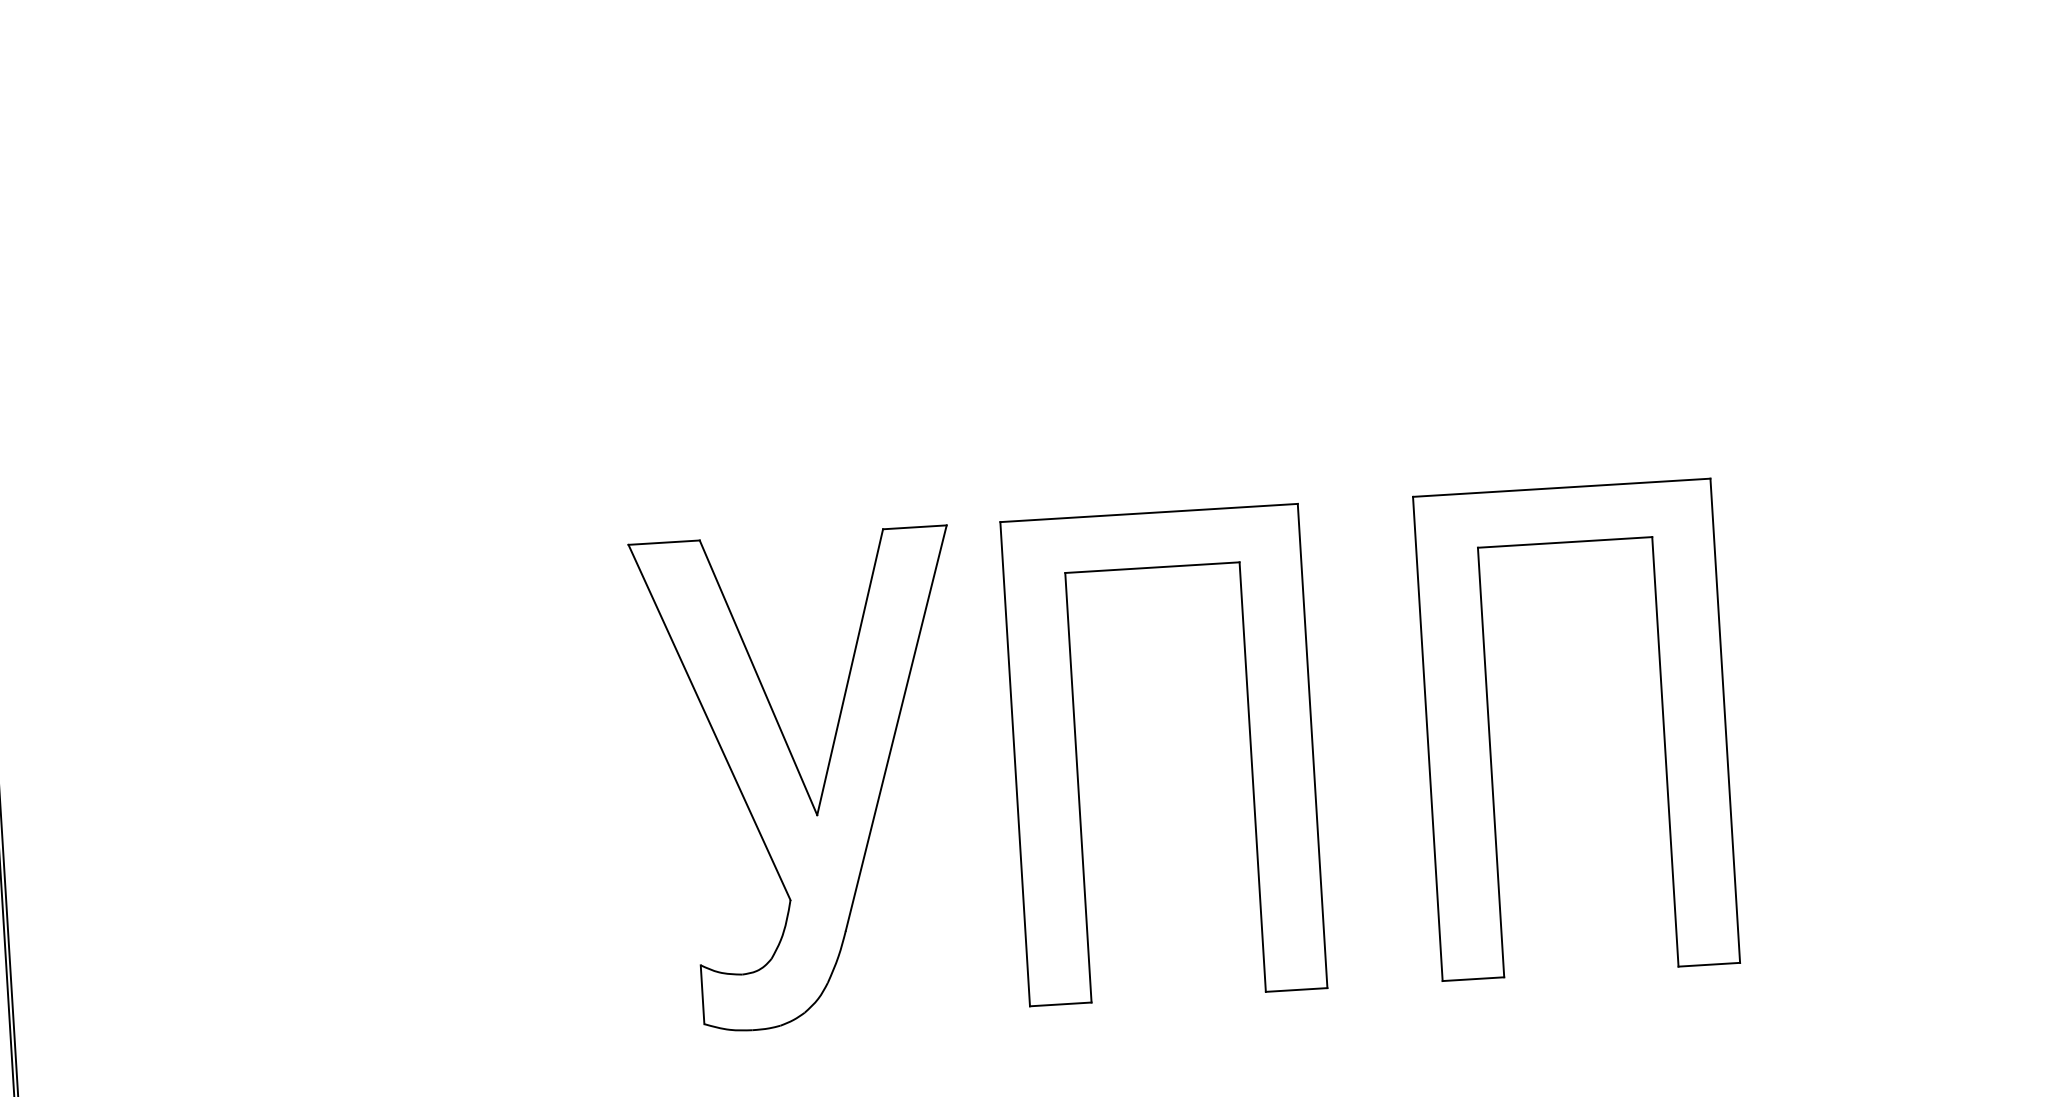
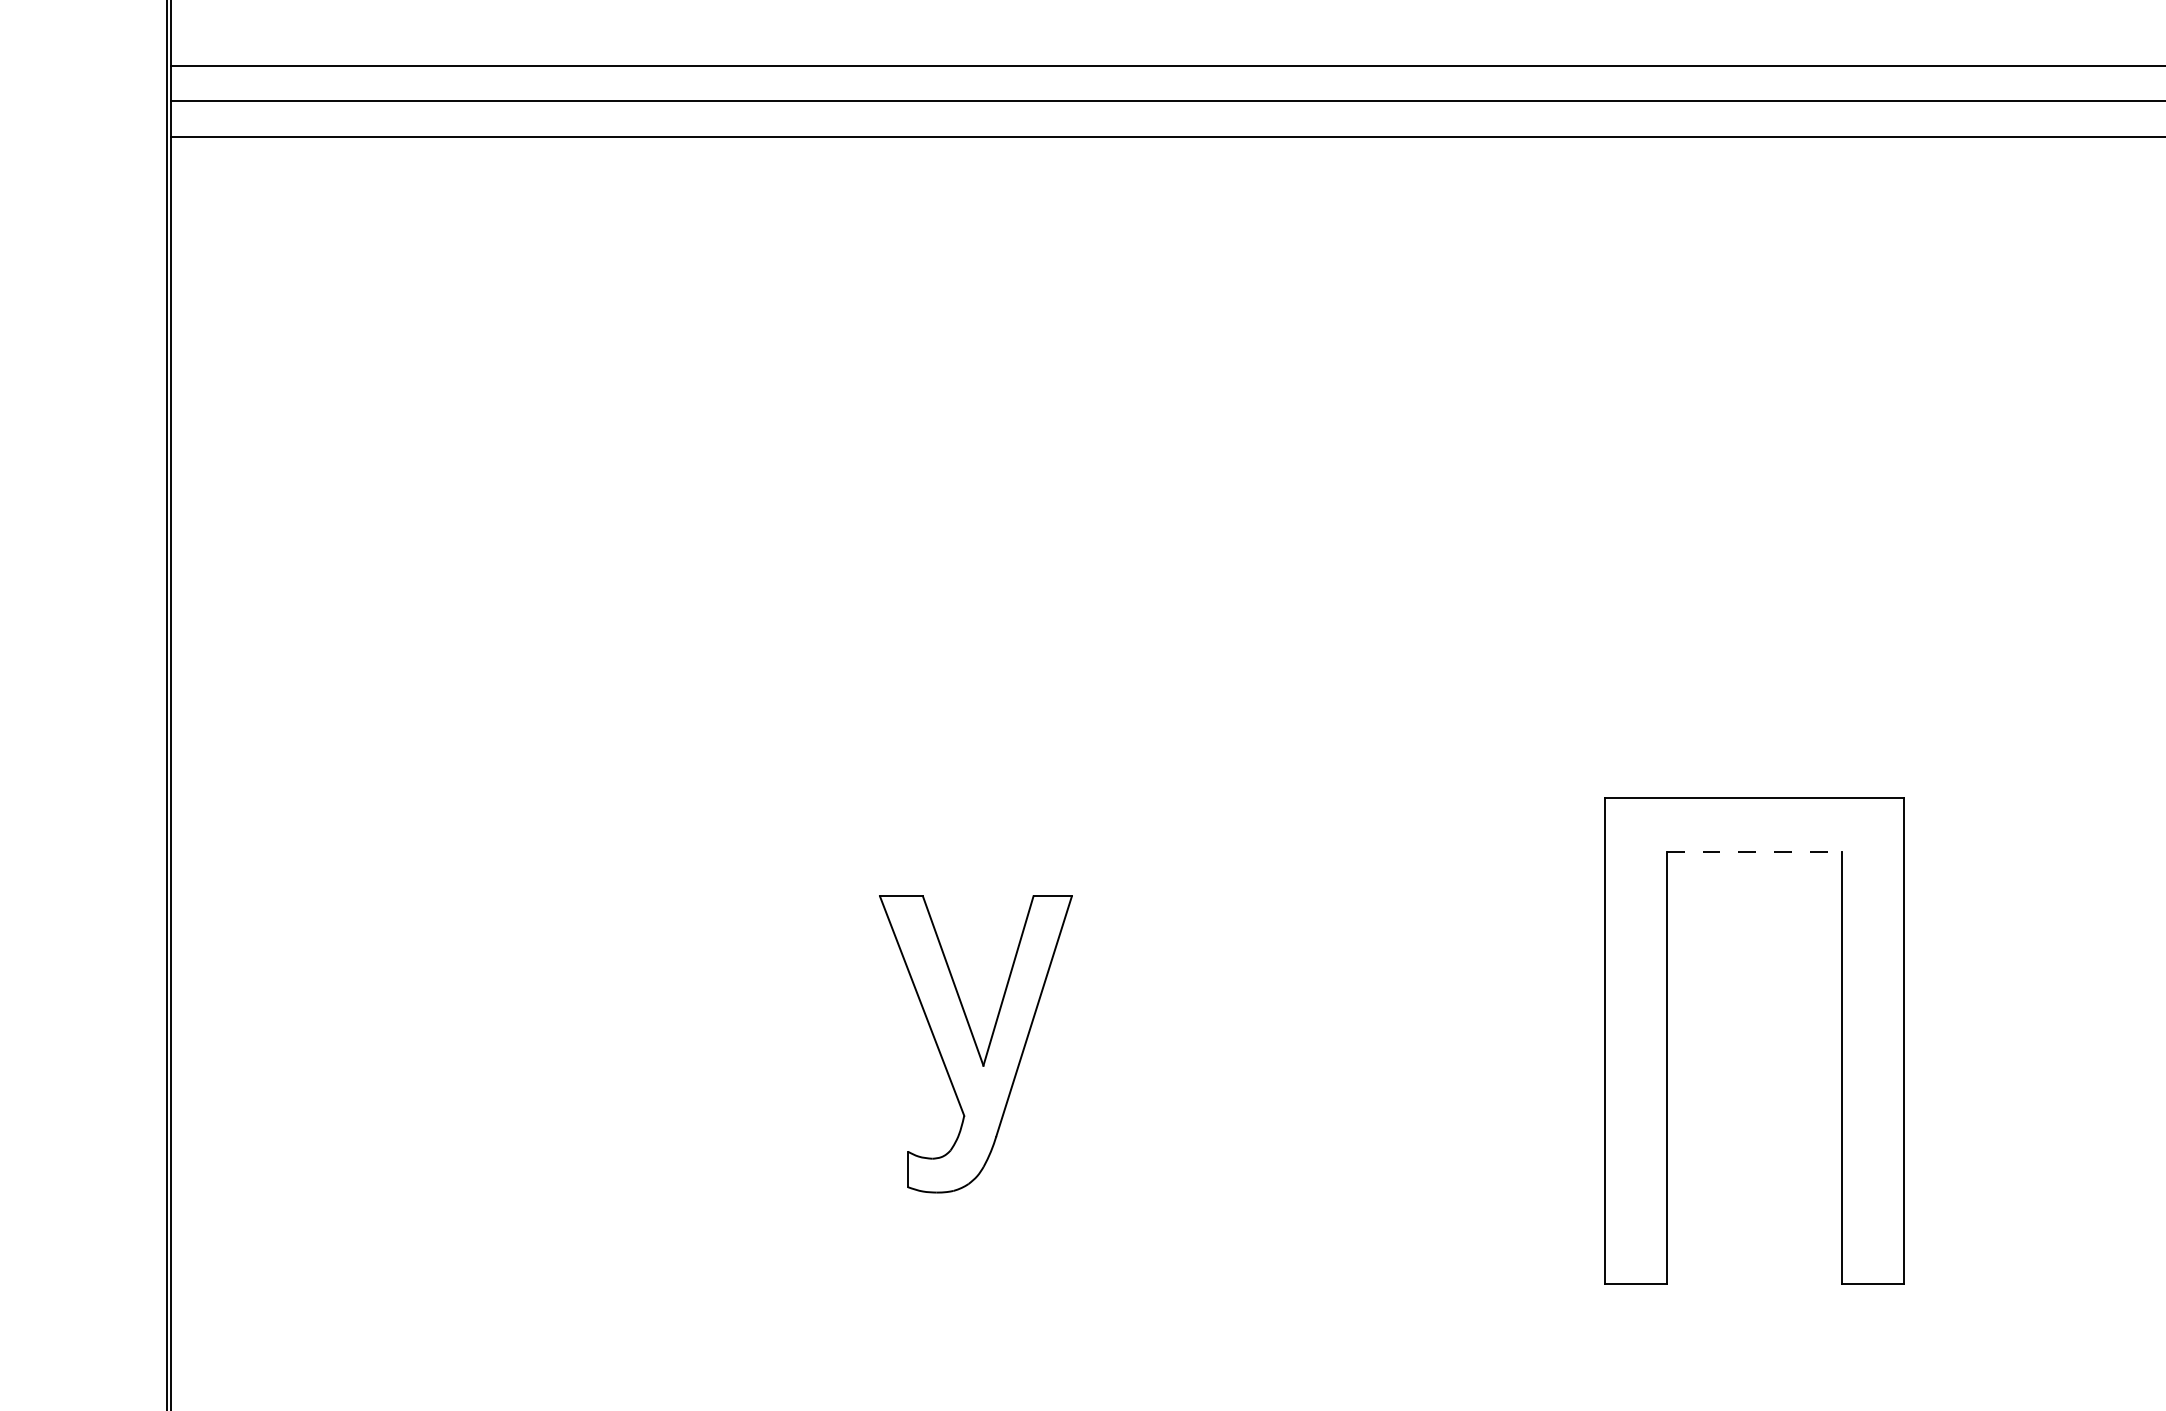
line: (1565, 542) -> (1754, 852), solid -> dashed
part: (1077, 759) -> (1252, 1040), removed
part: (802, 780) -> (975, 1044), size x0.6

